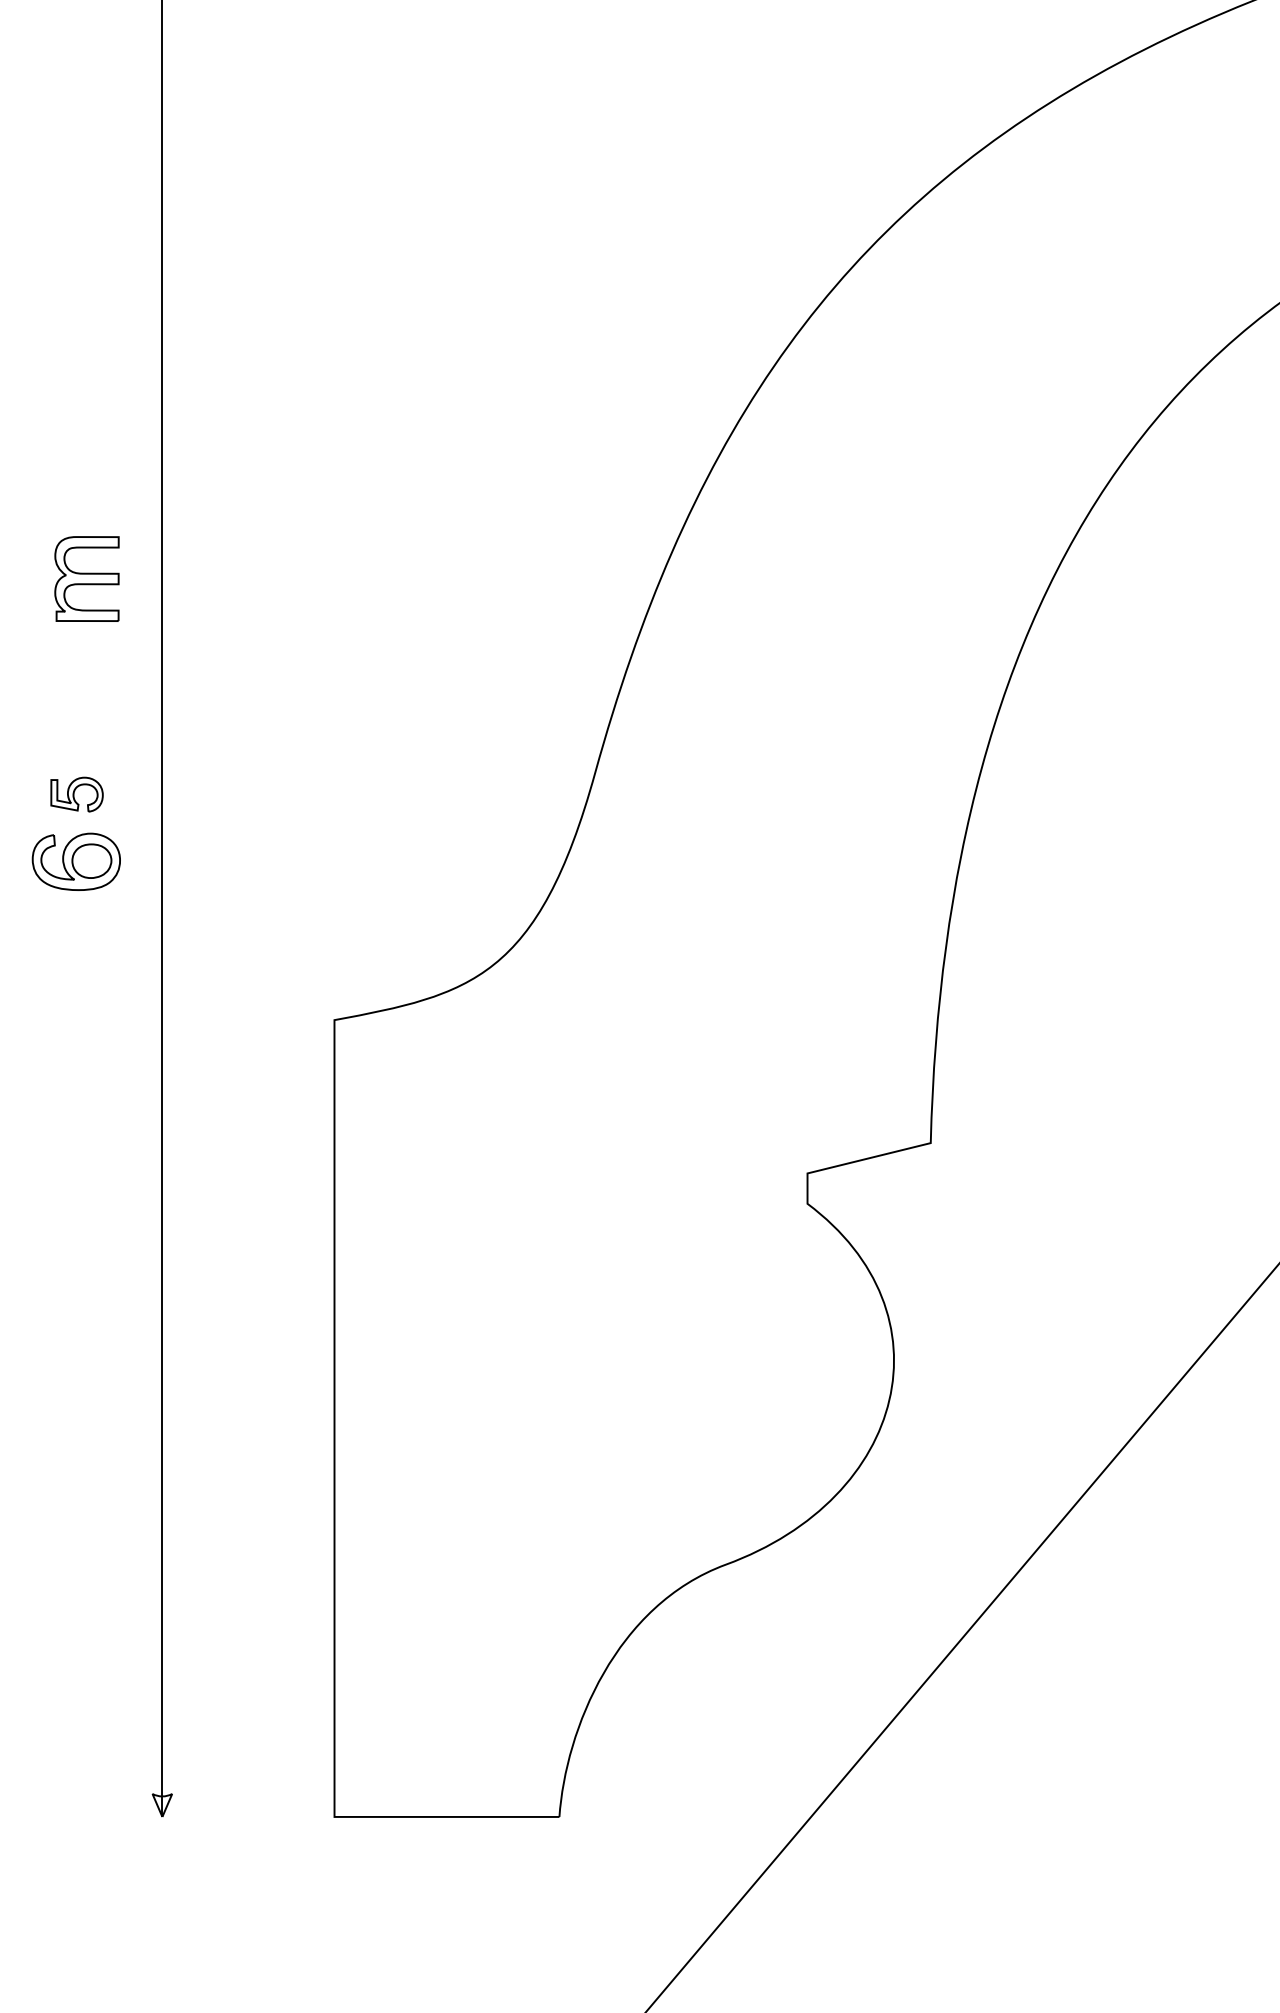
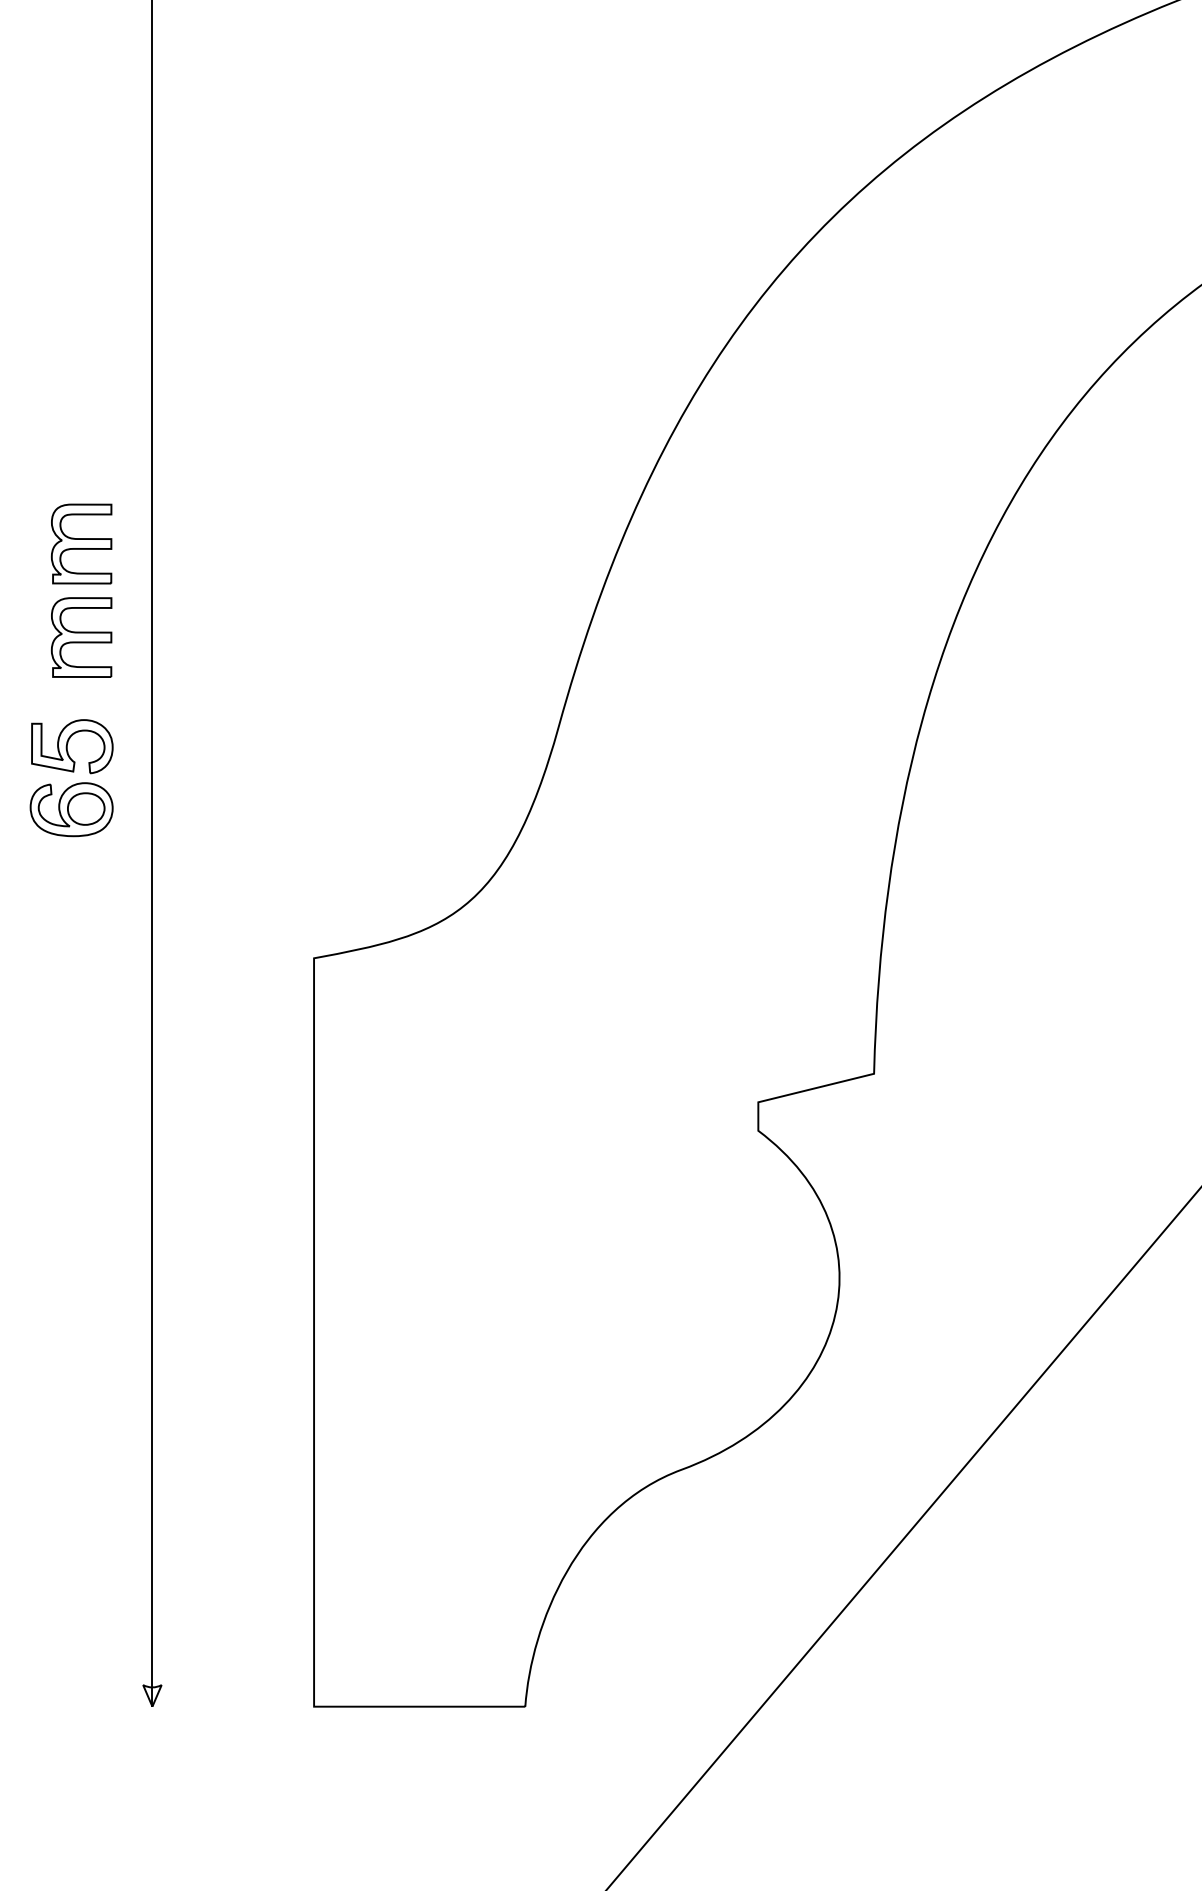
part: (86, 678) -> (81, 637), added
part: (76, 794) -> (71, 746), size x1.67

